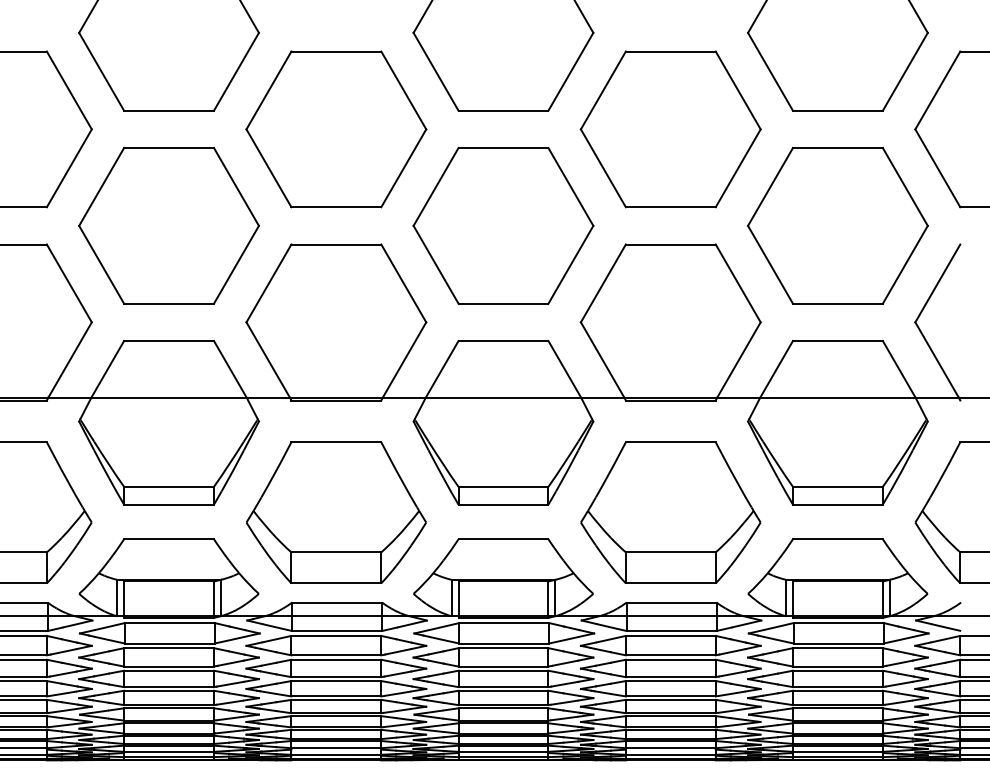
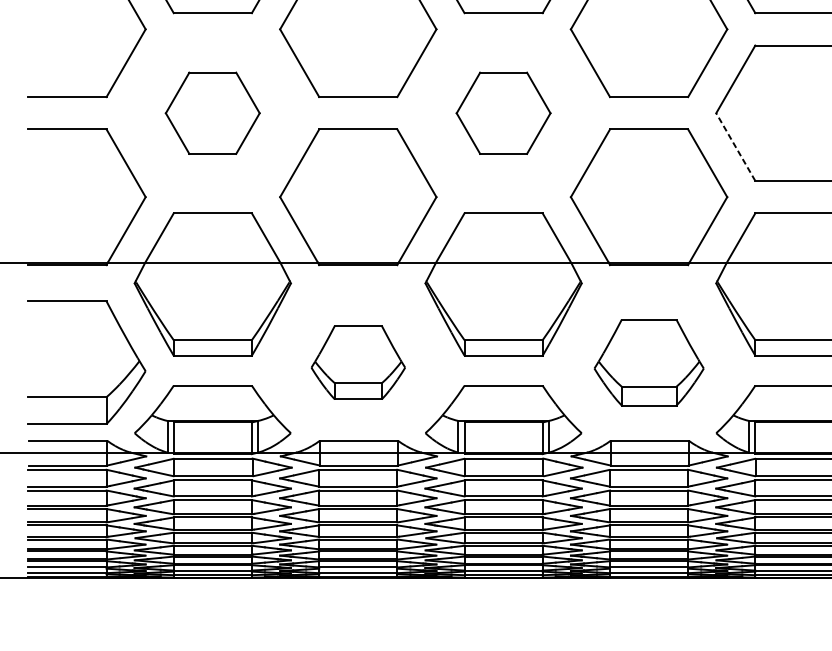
part: (168, 225) -> (212, 112), size x0.6
part: (503, 225) -> (503, 112), size x0.6
line: (770, 264) -> (735, 146), solid -> dashed
part: (336, 512) -> (358, 362), size x0.6
part: (670, 512) -> (648, 362), size x0.7

